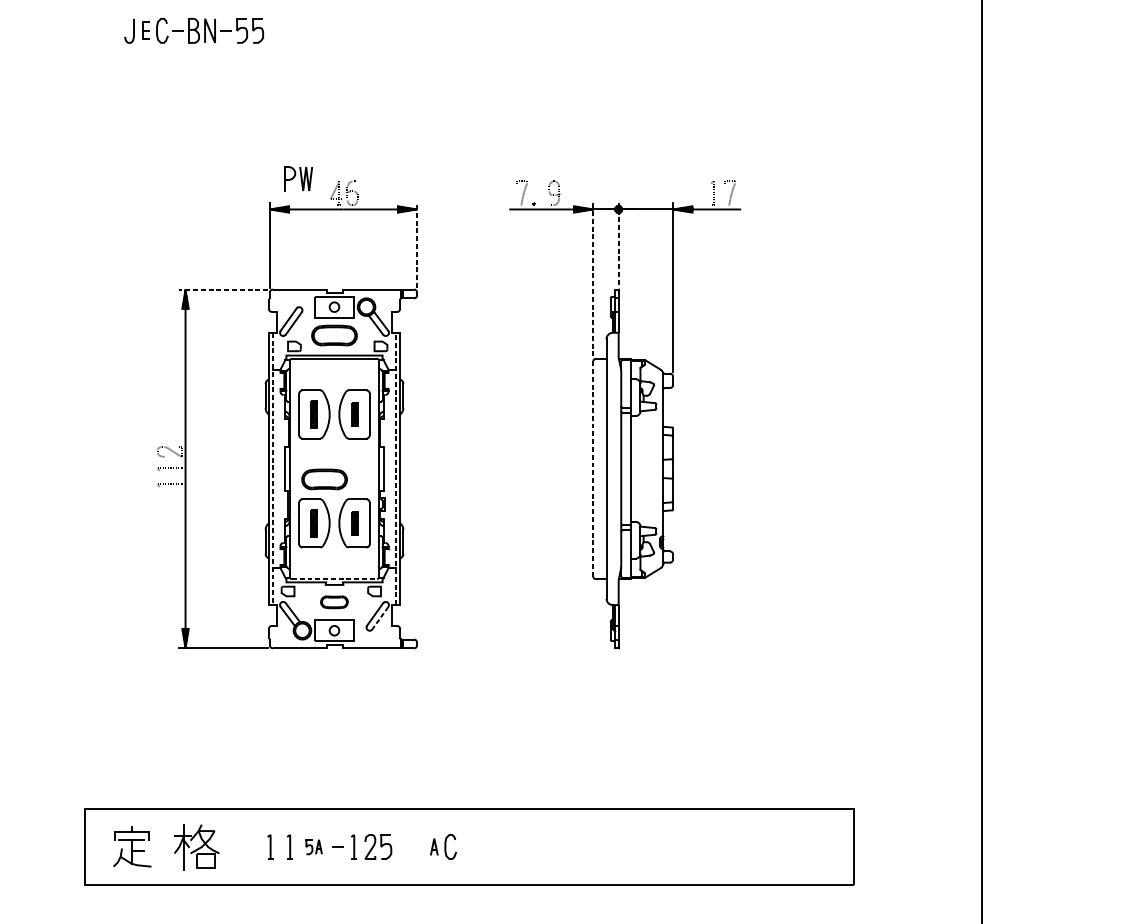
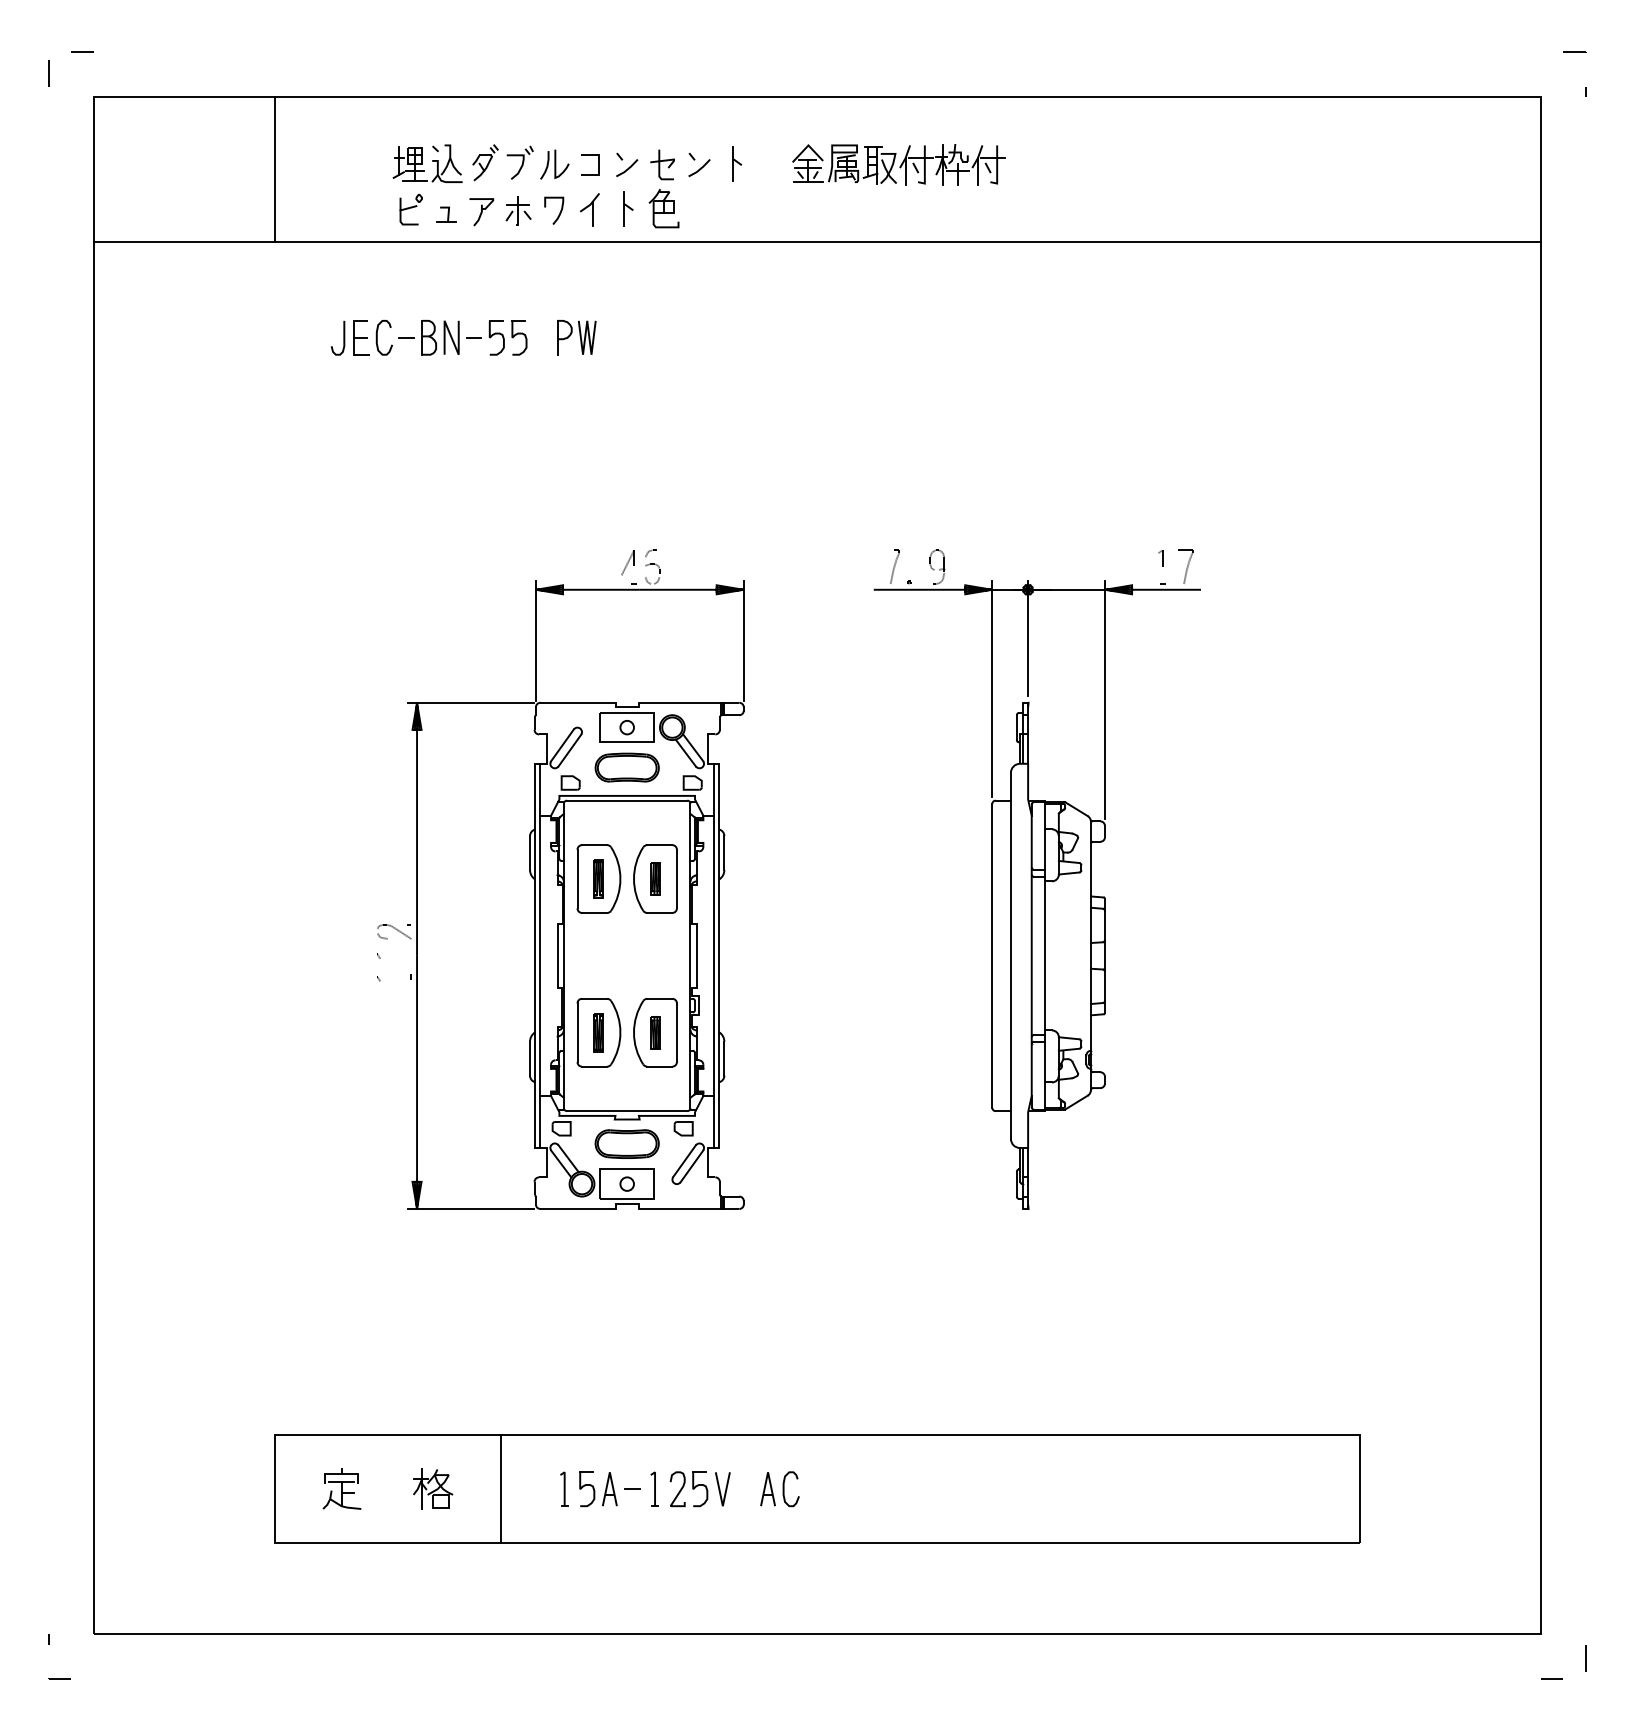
part: (146, 30) -> (361, 337), size x1.43
part: (298, 178) -> (576, 337), moved
line: (618, 243) -> (1028, 638), dashed -> solid
line: (416, 245) -> (743, 640), dashed -> solid
line: (593, 279) -> (992, 688), dashed -> solid
line: (223, 289) -> (470, 702), dashed -> solid
line: (395, 468) -> (713, 955), dashed -> solid
line: (273, 469) -> (540, 956), dashed -> solid
line: (593, 469) -> (992, 956), dashed -> solid
part: (324, 479) -> (612, 970), removed
line: (334, 579) -> (627, 1111), dashed -> solid
part: (334, 601) -> (626, 1143), size x1.67
line: (380, 618) -> (691, 1166), dashed -> solid
part: (132, 846) -> (341, 1488), size x0.71
part: (197, 846) -> (433, 1488), size x0.62
line: (245, 846) -> (501, 1488), added
part: (270, 846) -> (536, 1488), removed
part: (314, 847) -> (598, 1489), size x1.67
line: (400, 847) -> (720, 1489), added
part: (433, 847) -> (767, 1489), size x1.43

